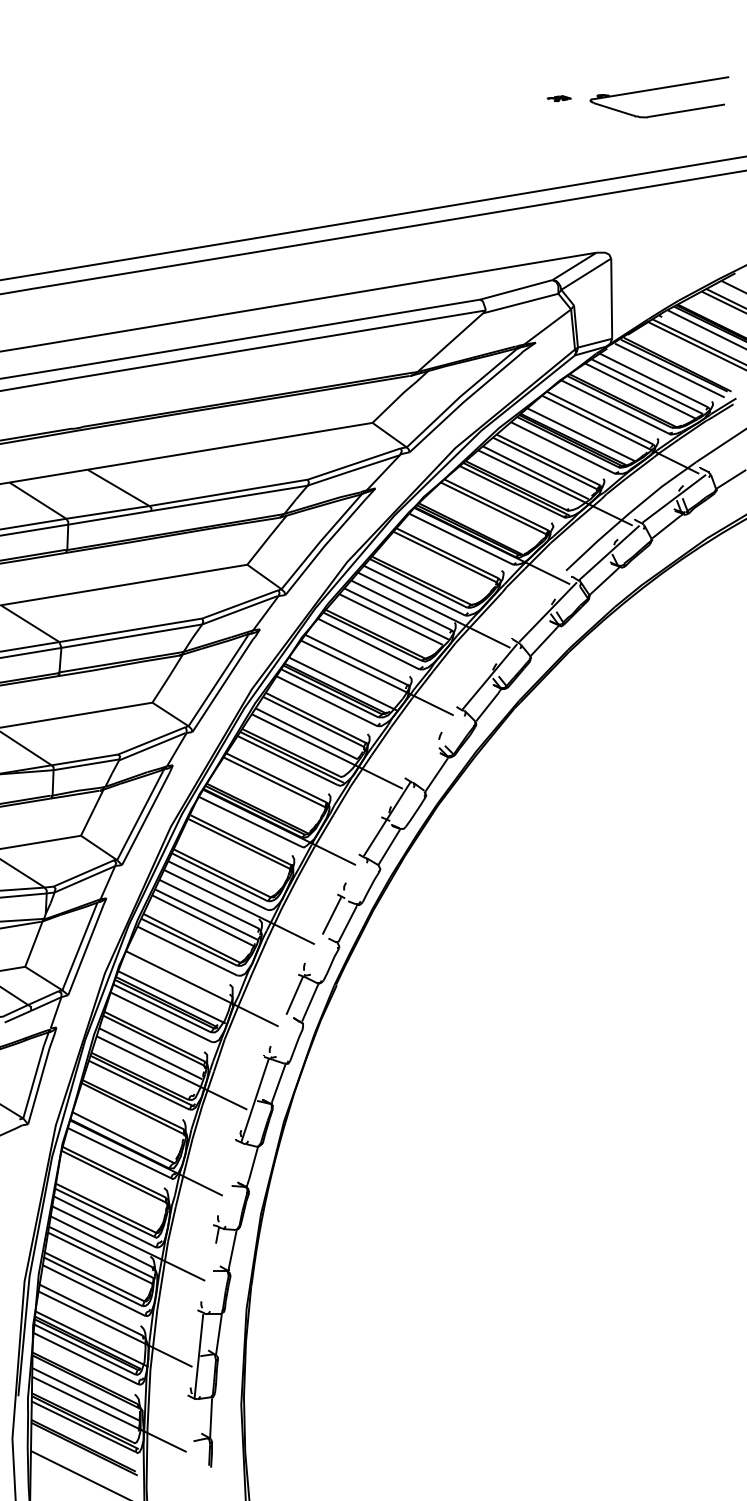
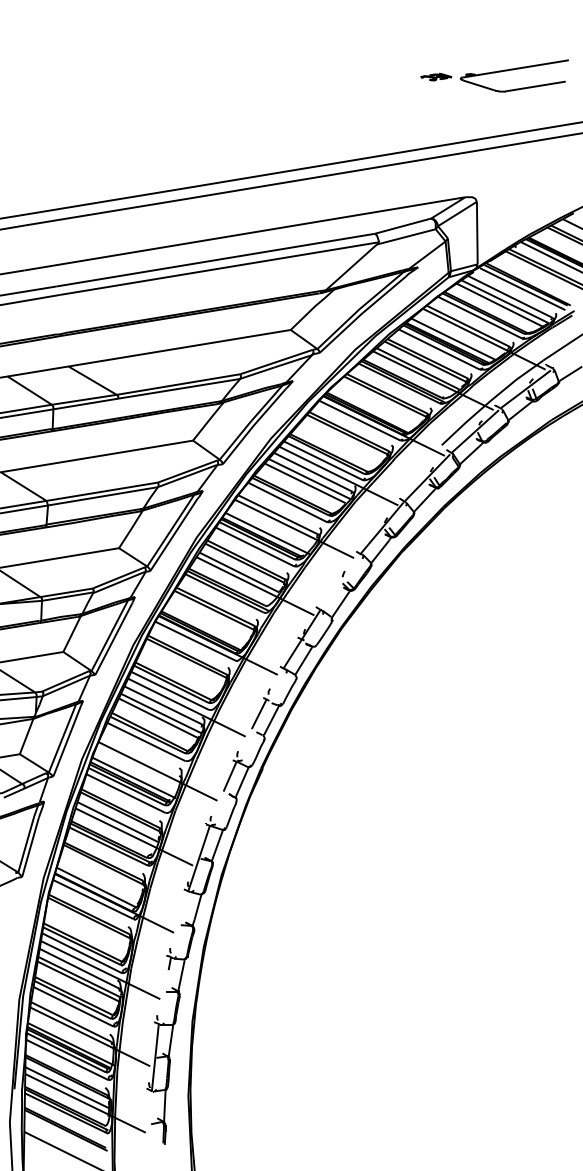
part: (559, 98) -> (436, 76), size x1.67

